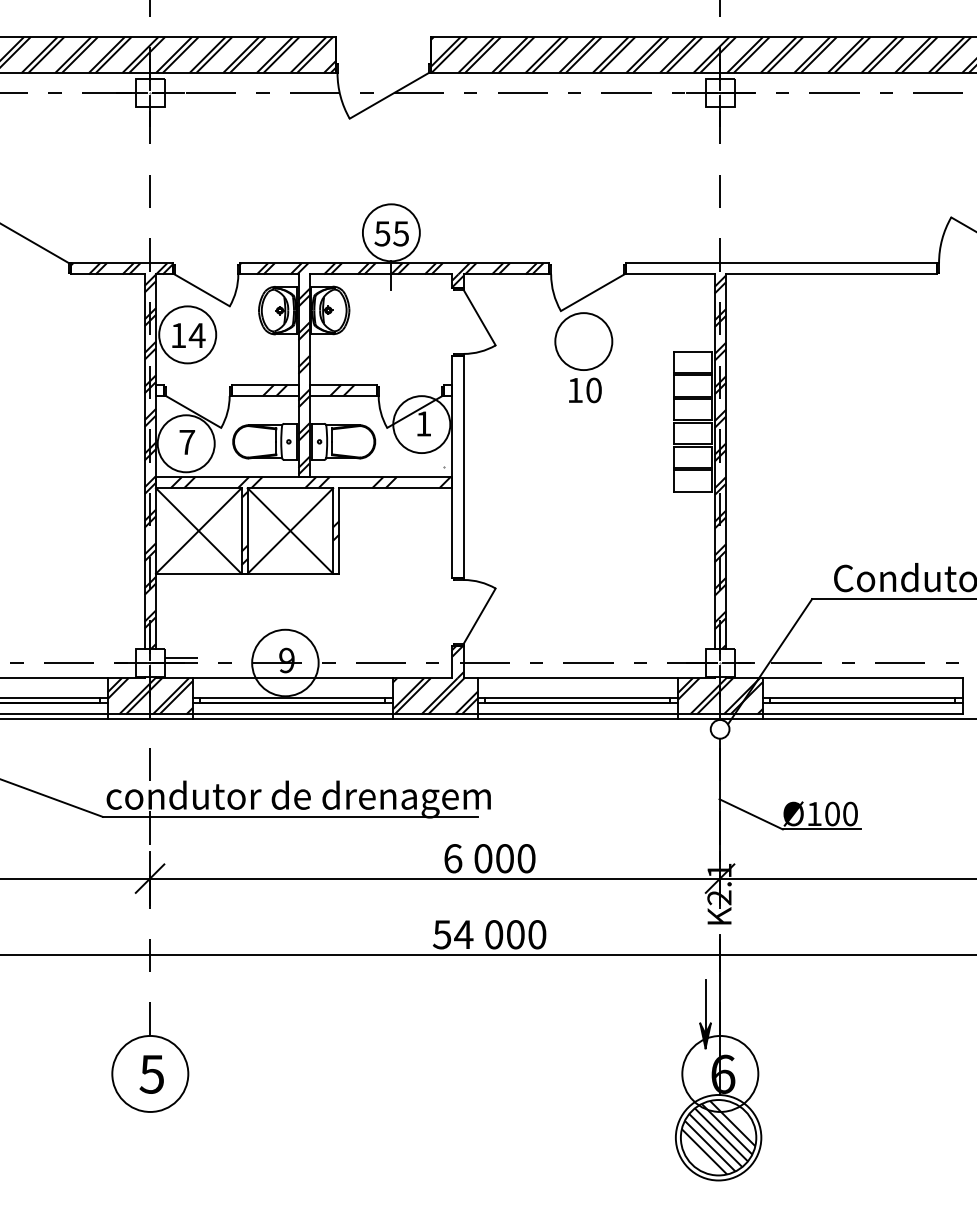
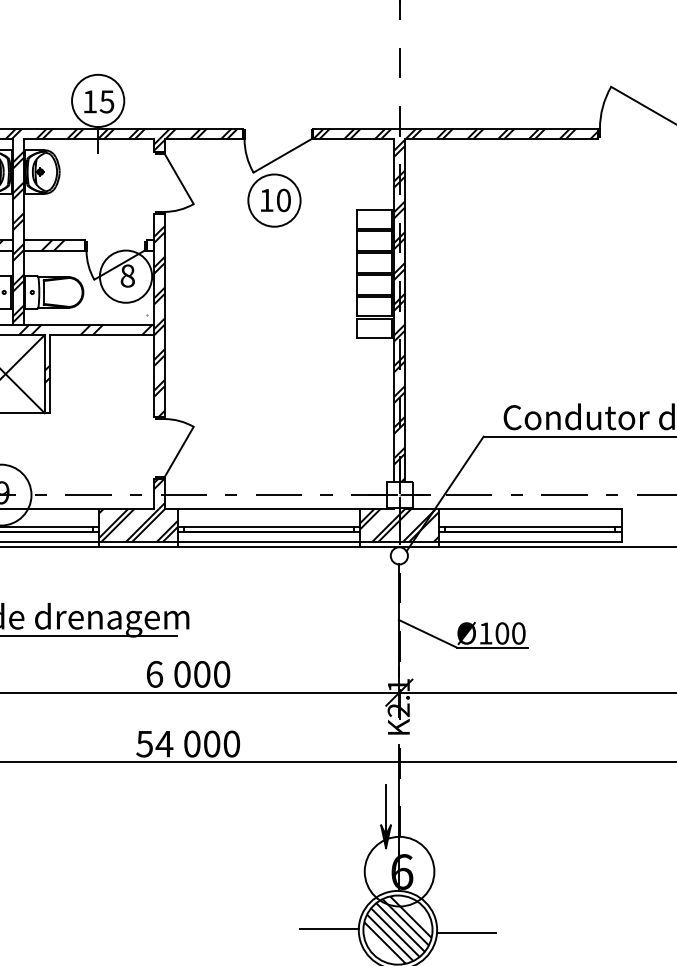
text: (382, 233) -> (90, 101), 55 -> 15
hatch: (781, 268) -> (455, 133), added
text: (585, 390) -> (276, 200), moved
text: (423, 423) -> (127, 275), 1 -> 8
hatch: (457, 473) -> (158, 321), added
line: (643, 1136) -> (329, 928), added
line: (793, 1140) -> (466, 932), added

